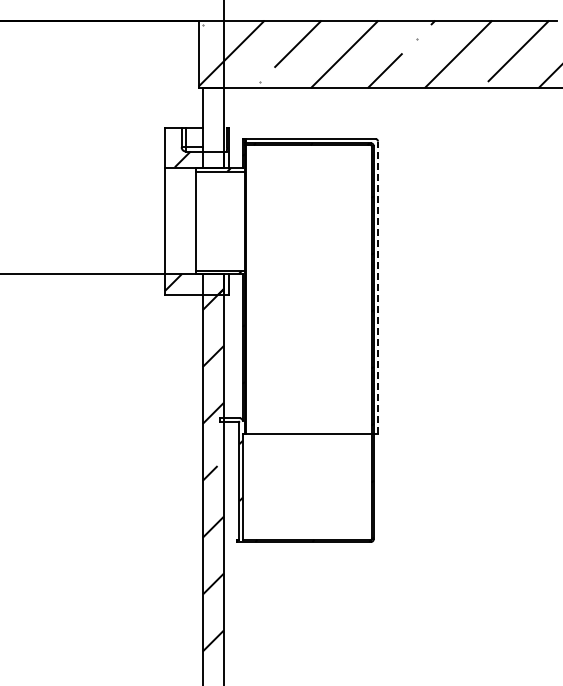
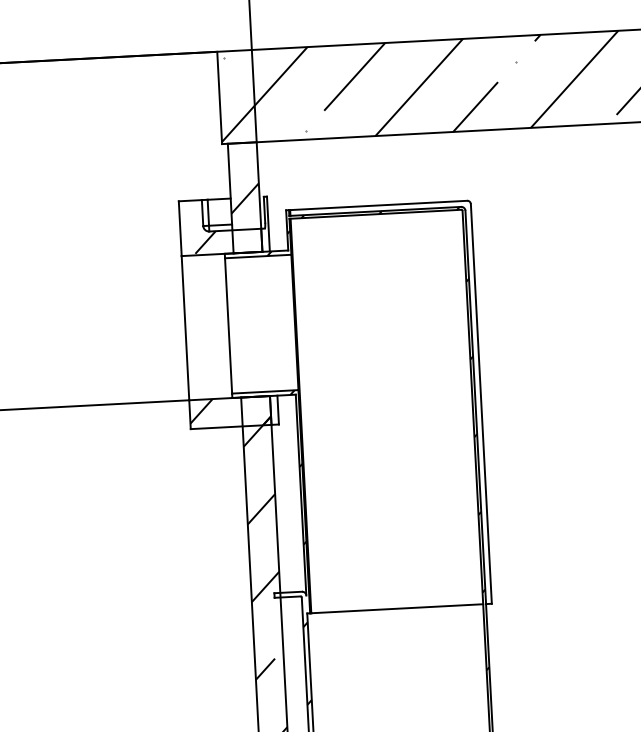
hatch: (212, 128) -> (243, 198), added
line: (378, 287) -> (481, 403), dashed -> solid

